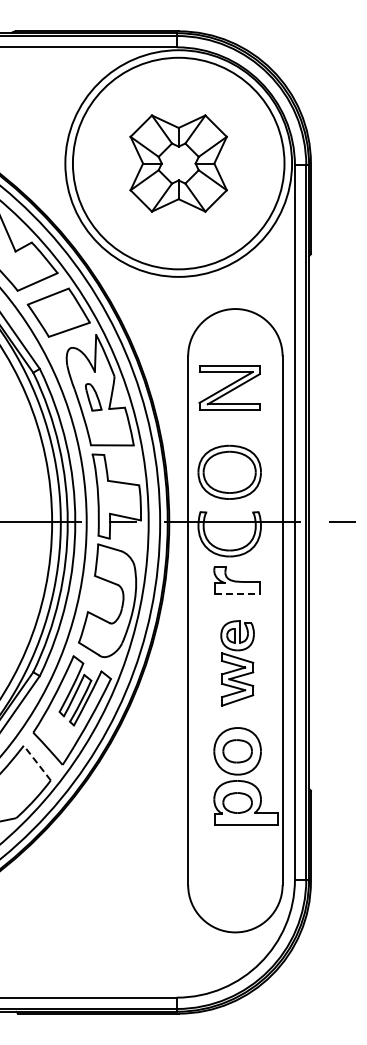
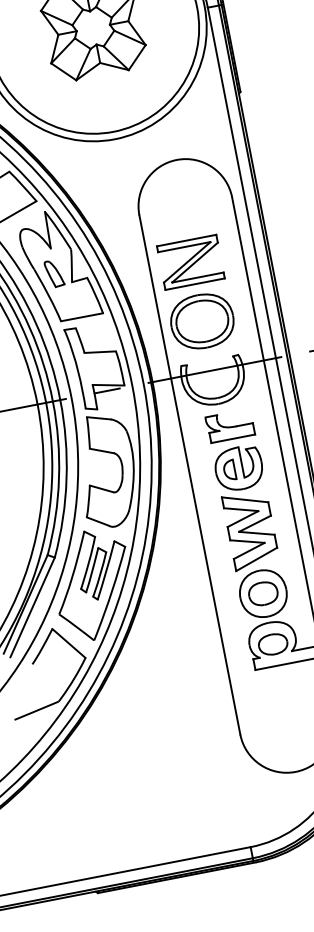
part: (229, 387) -> (190, 261), moved
line: (238, 593) -> (234, 438), dashed -> solid
part: (237, 663) -> (246, 507), size x1.43
line: (37, 763) -> (69, 643), dashed -> solid

